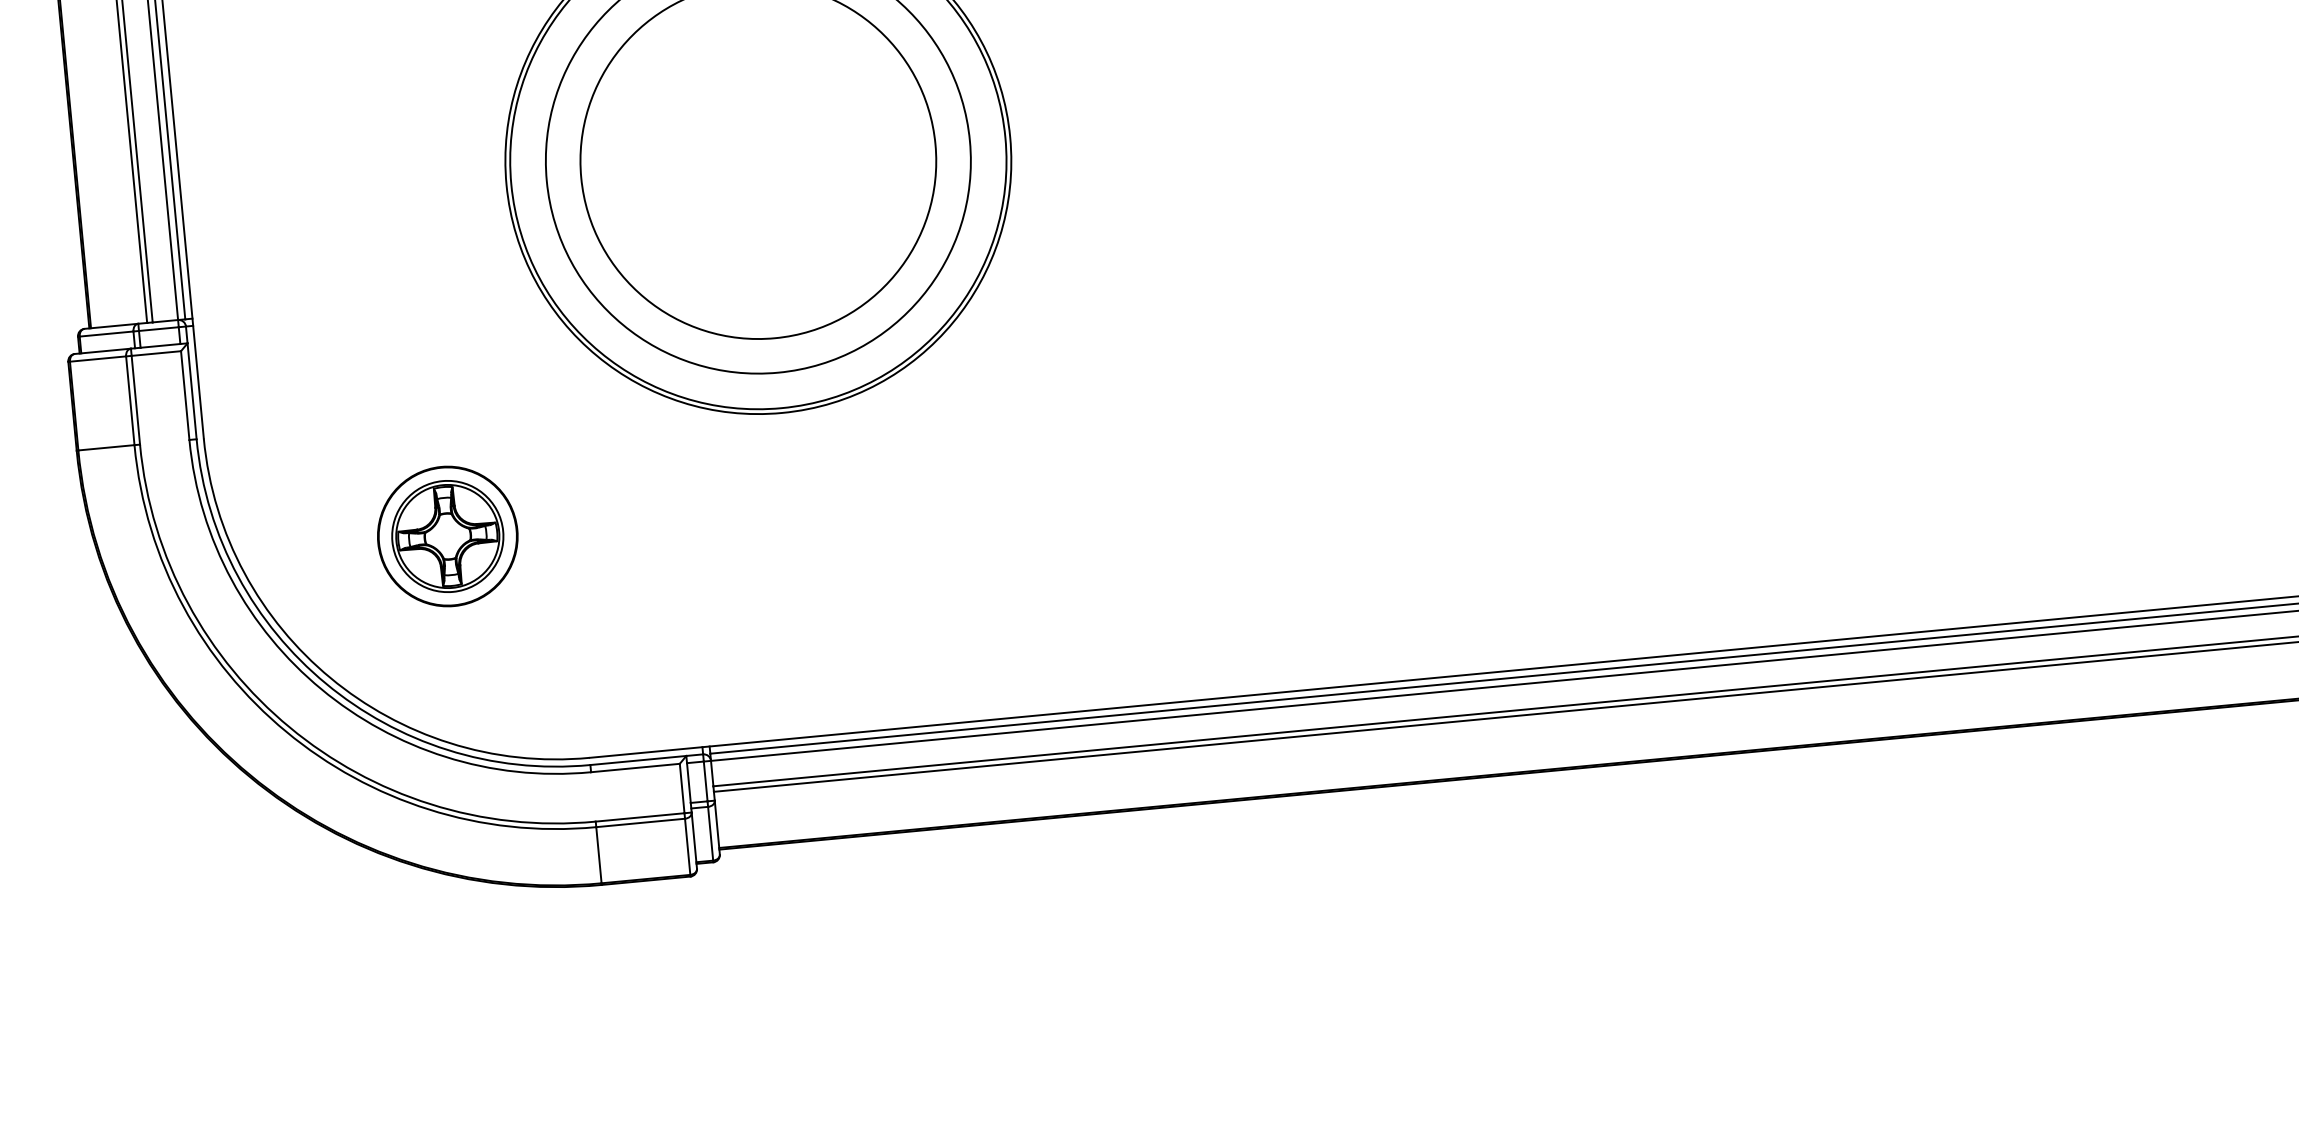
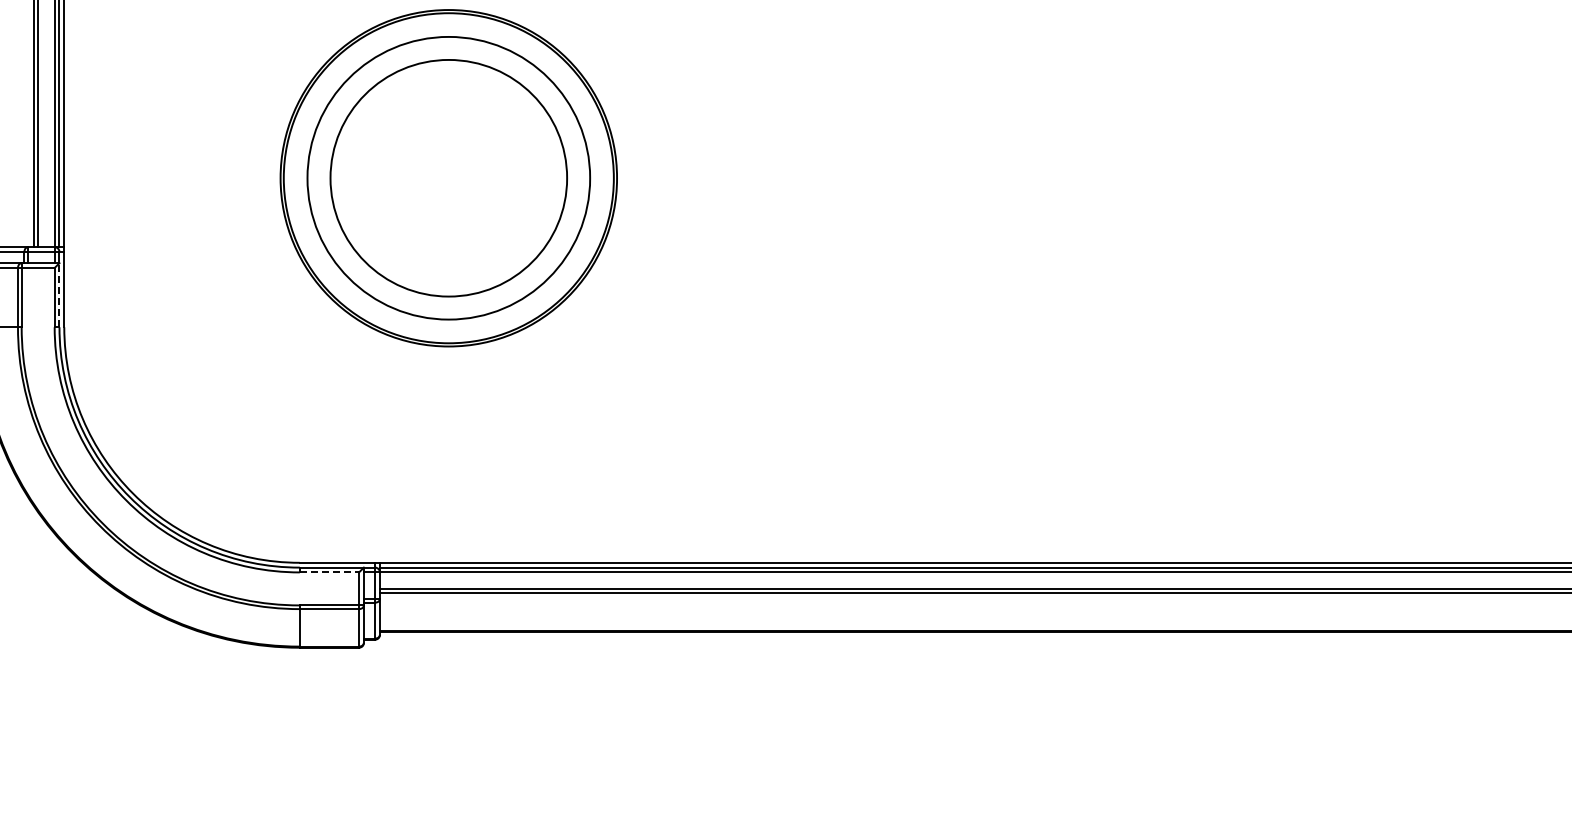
line: (192, 390) -> (59, 294), solid -> dashed
part: (447, 536) -> (219, 407), removed
line: (635, 768) -> (329, 572), solid -> dashed

